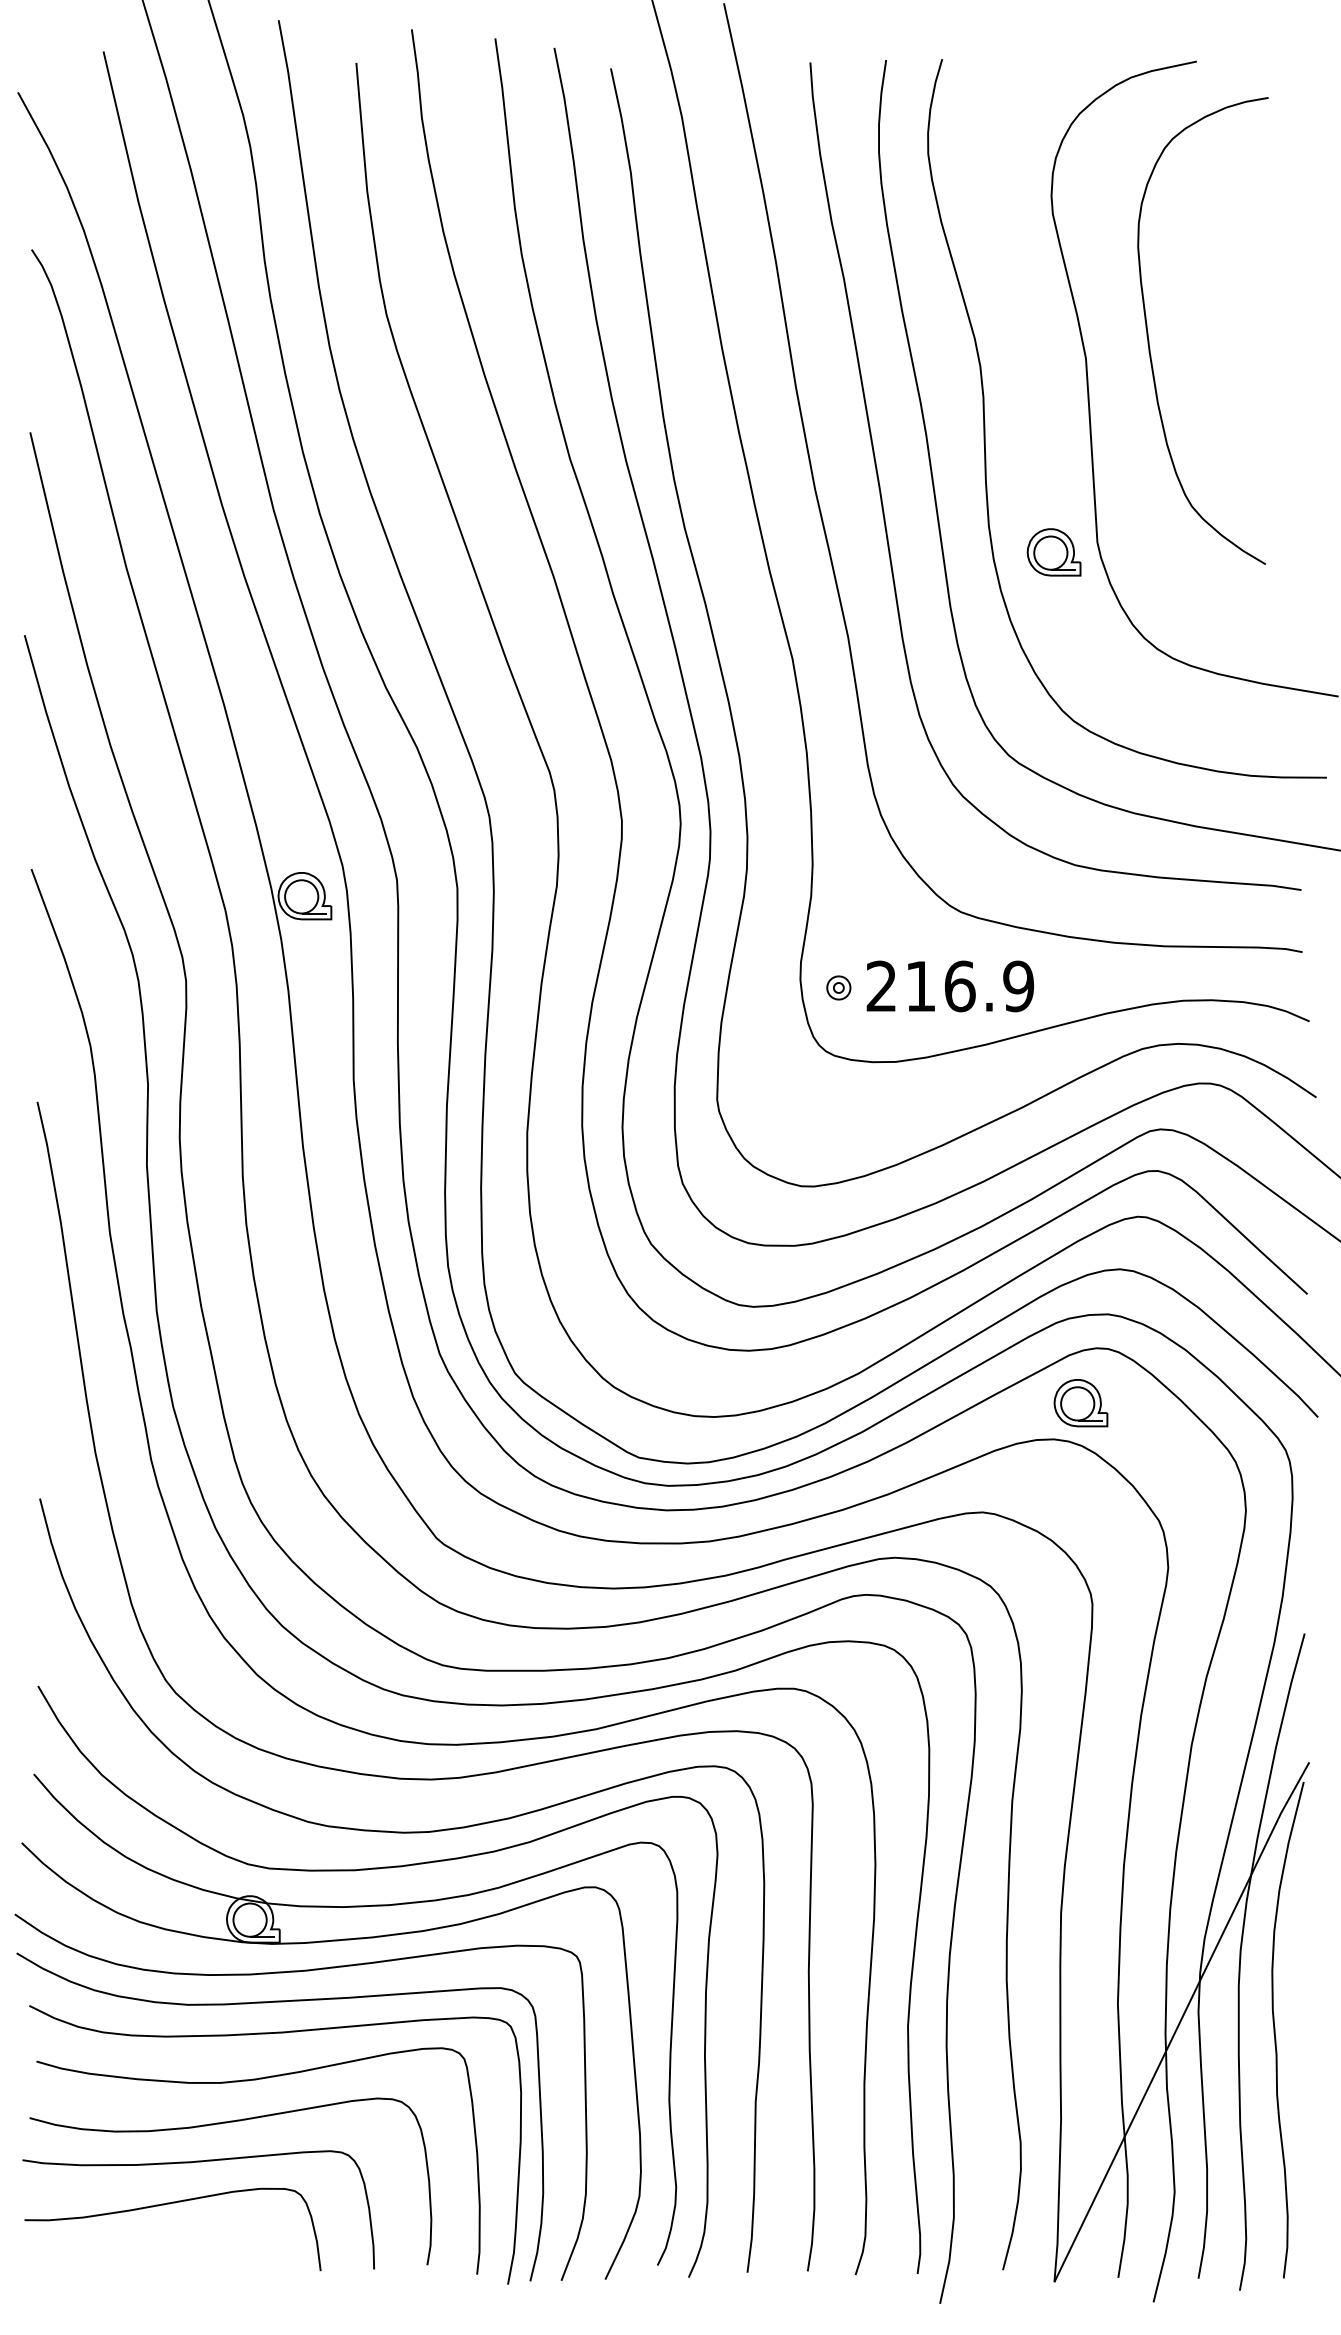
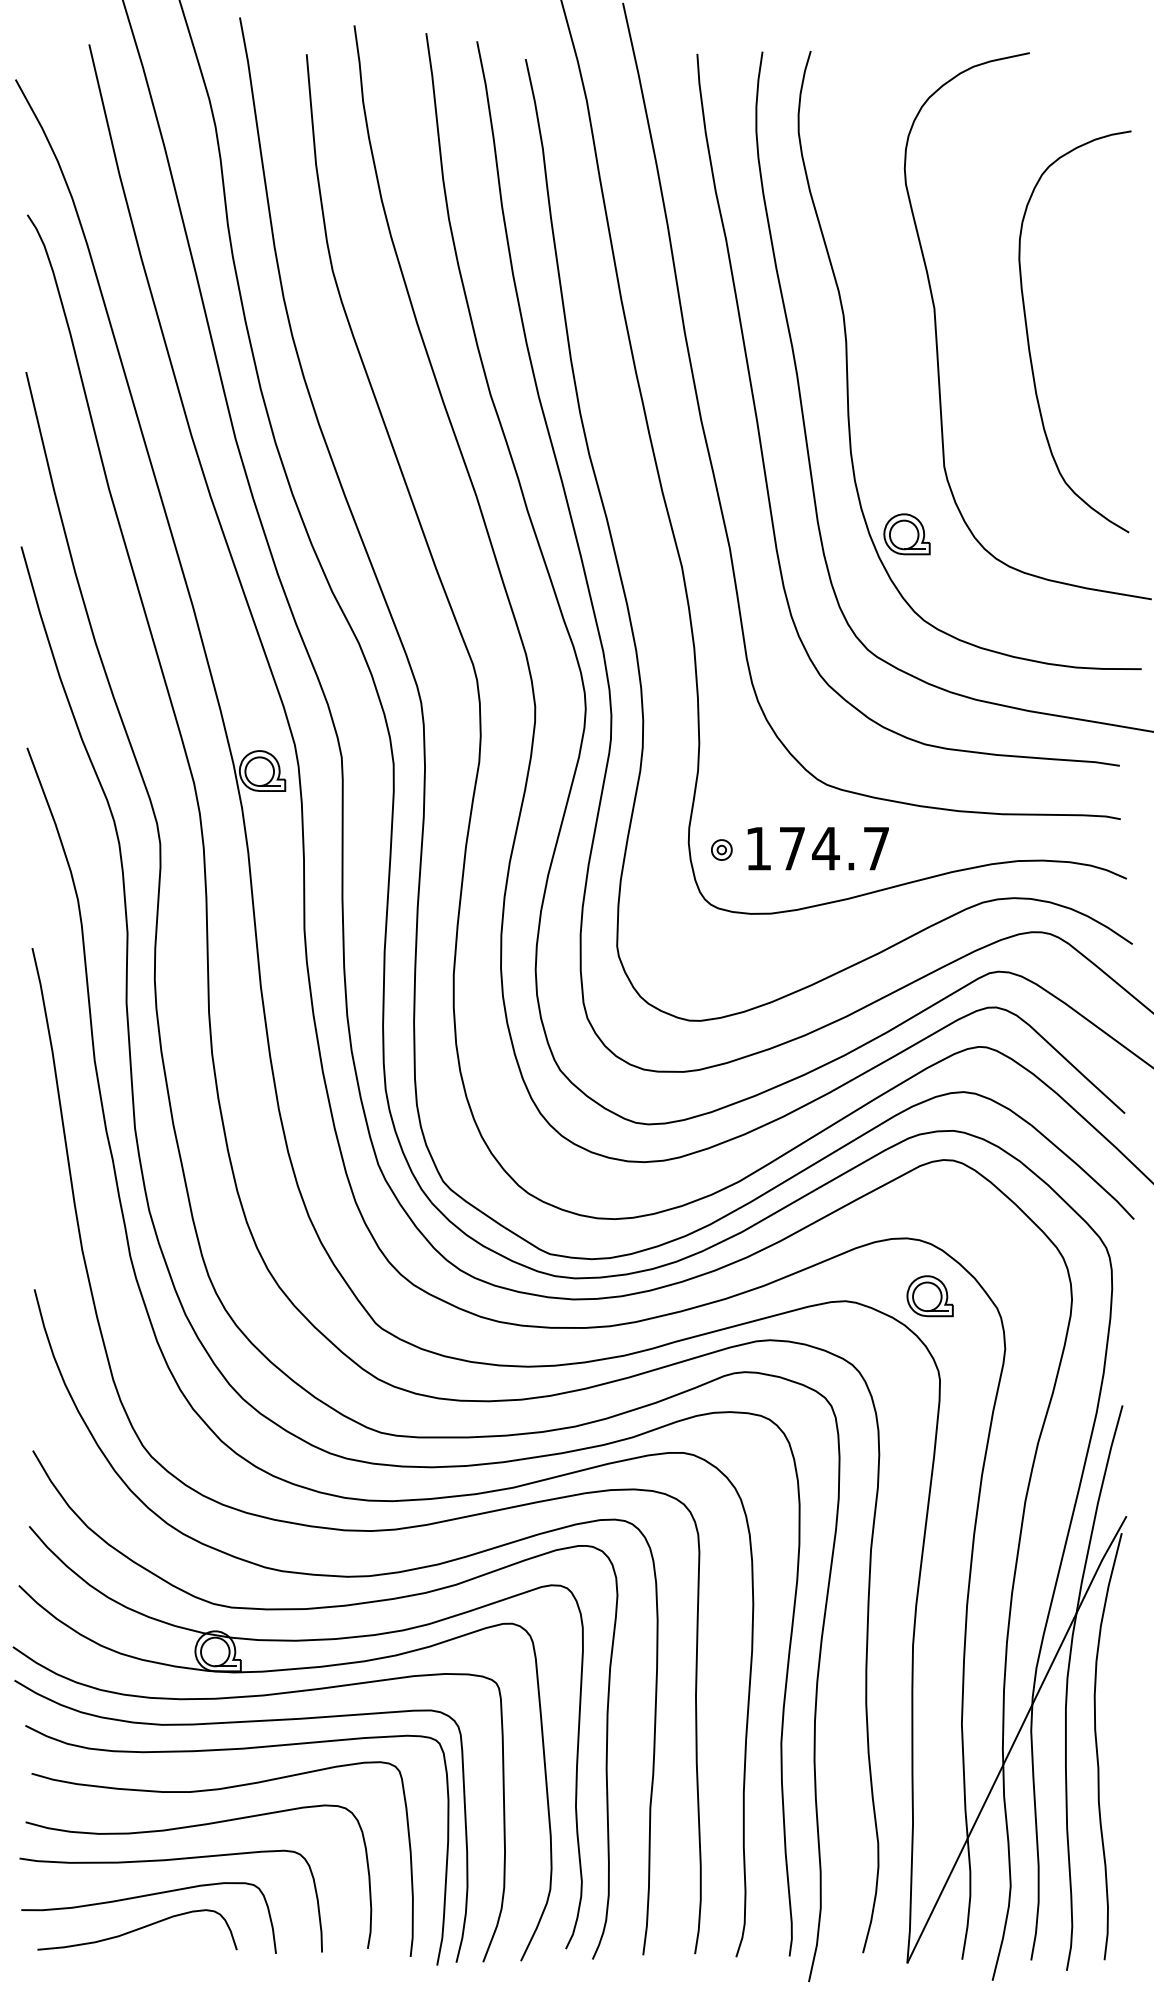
curve: (1148, 332) -> (1028, 333), moved
part: (1053, 552) -> (906, 534), moved
text: (950, 986) -> (817, 848), 216.9 -> 174.7
part: (1080, 1403) -> (929, 1296), moved
curve: (159, 2242) -> (137, 1929), added

